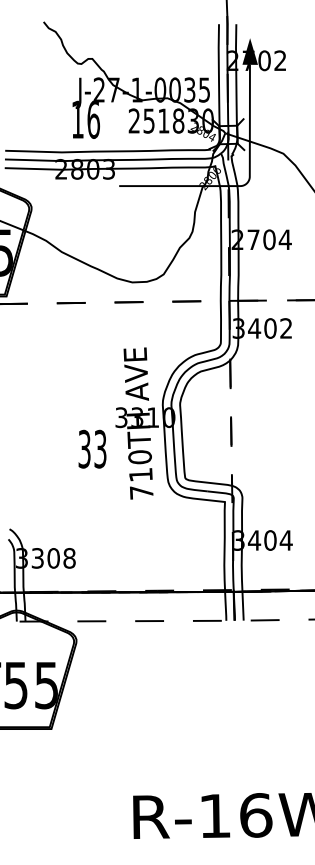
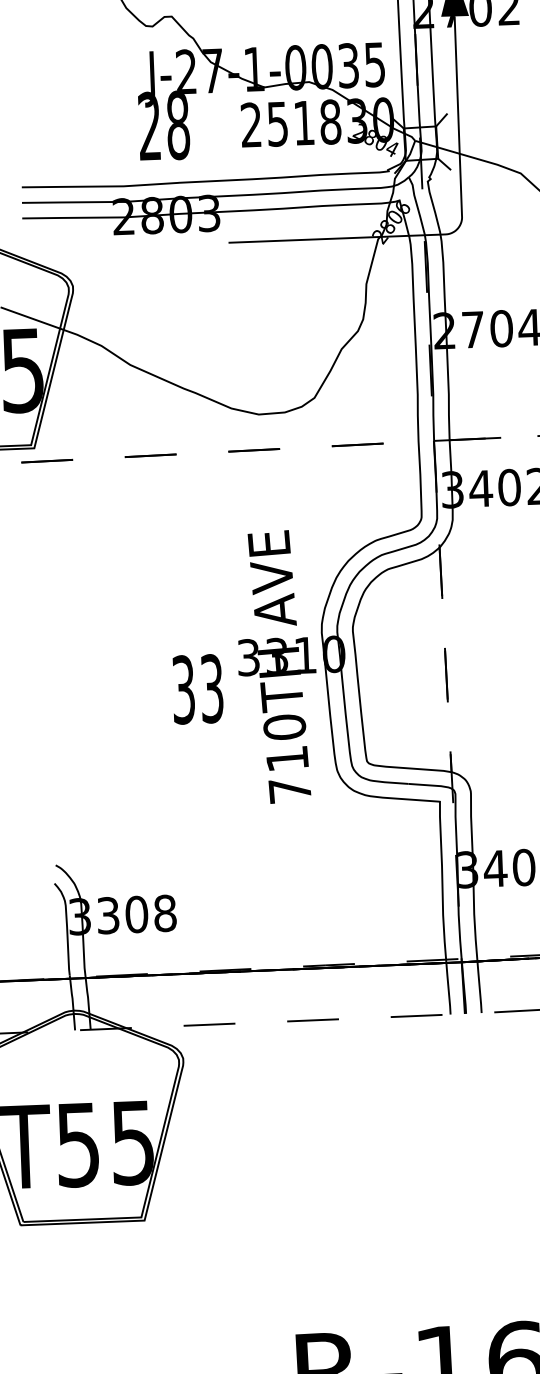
text: (85, 119) -> (163, 125), 16 -> 28
text: (92, 448) -> (197, 688), moved

